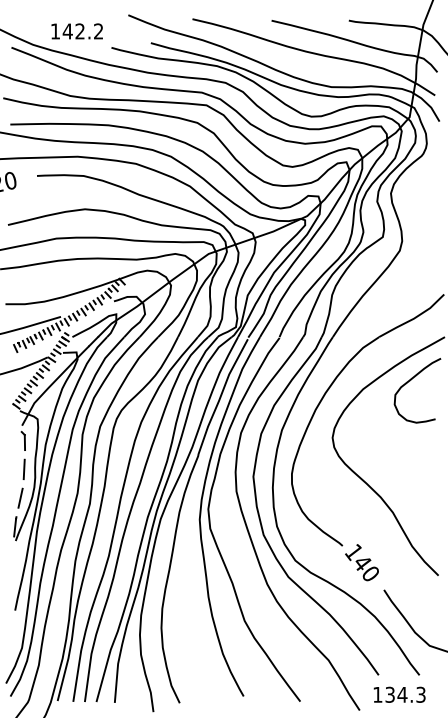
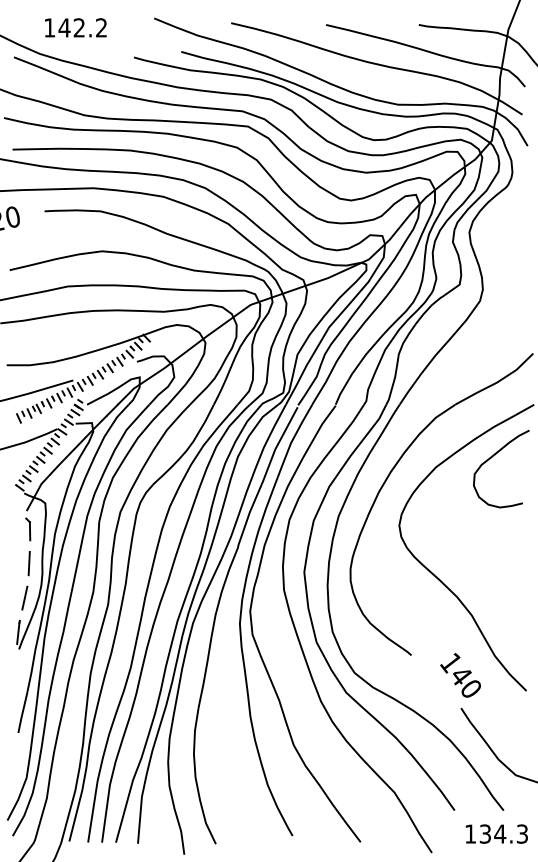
text: (76, 31) -> (75, 27), moved
text: (361, 562) -> (460, 675), moved
text: (399, 694) -> (496, 833), moved

